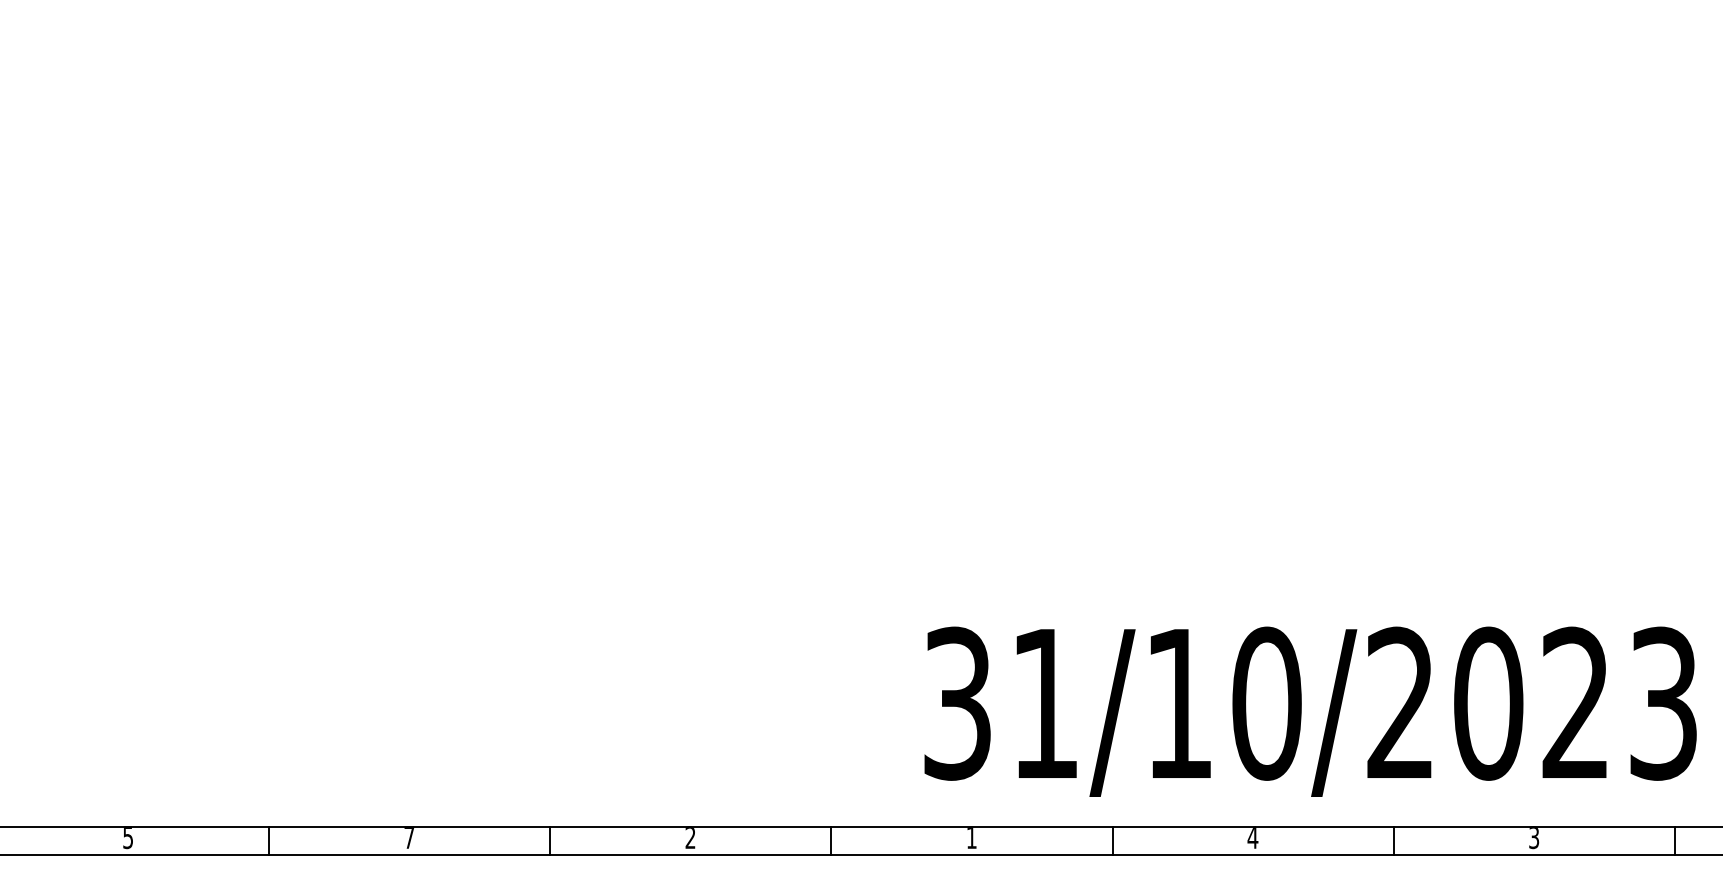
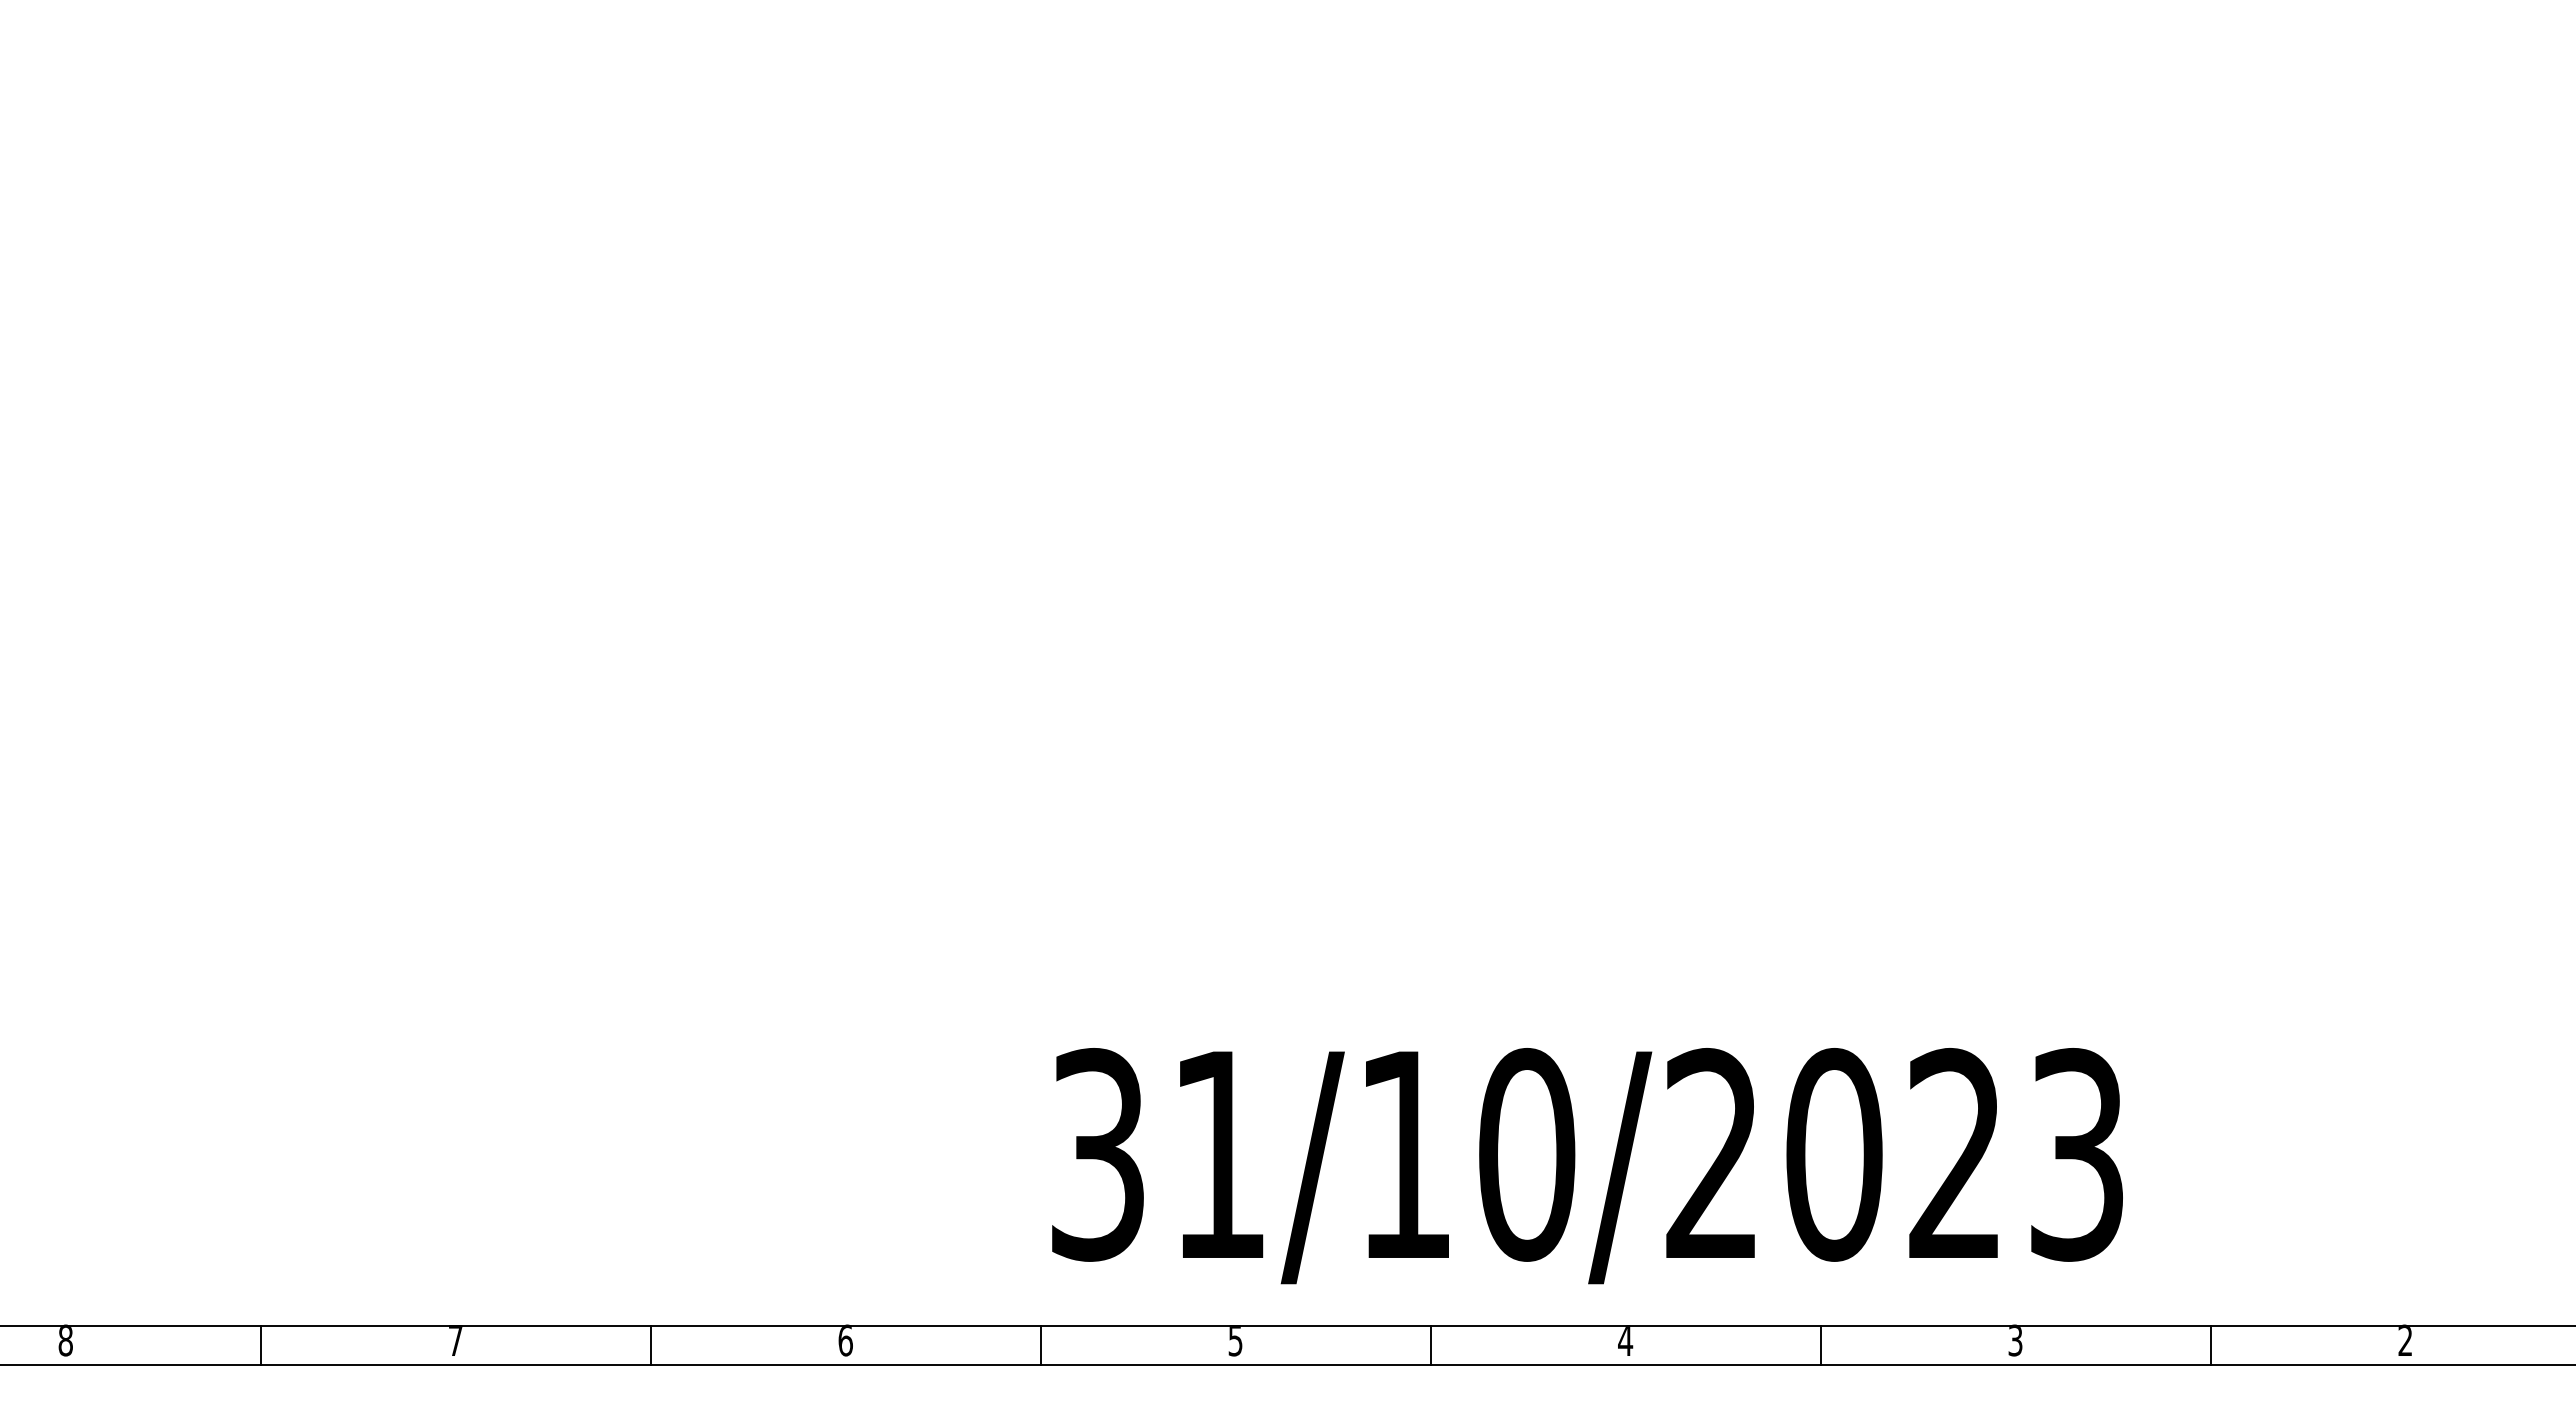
text: (1310, 712) -> (1587, 1166), moved
text: (128, 837) -> (65, 1340), 5 -> 8
text: (690, 837) -> (845, 1340), 2 -> 6
text: (971, 838) -> (1235, 1341), 1 -> 5

